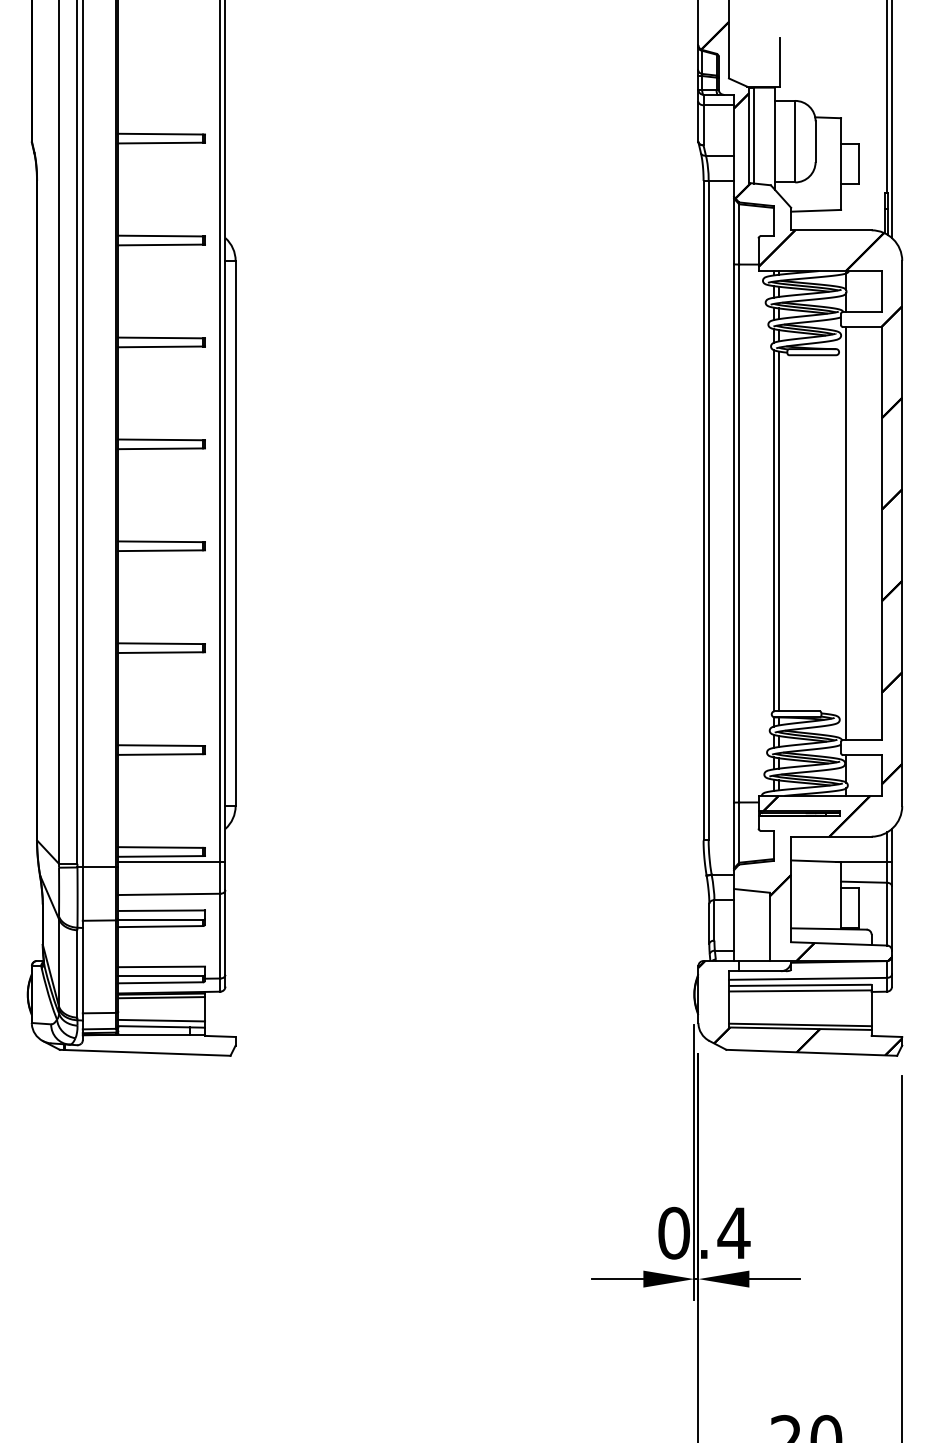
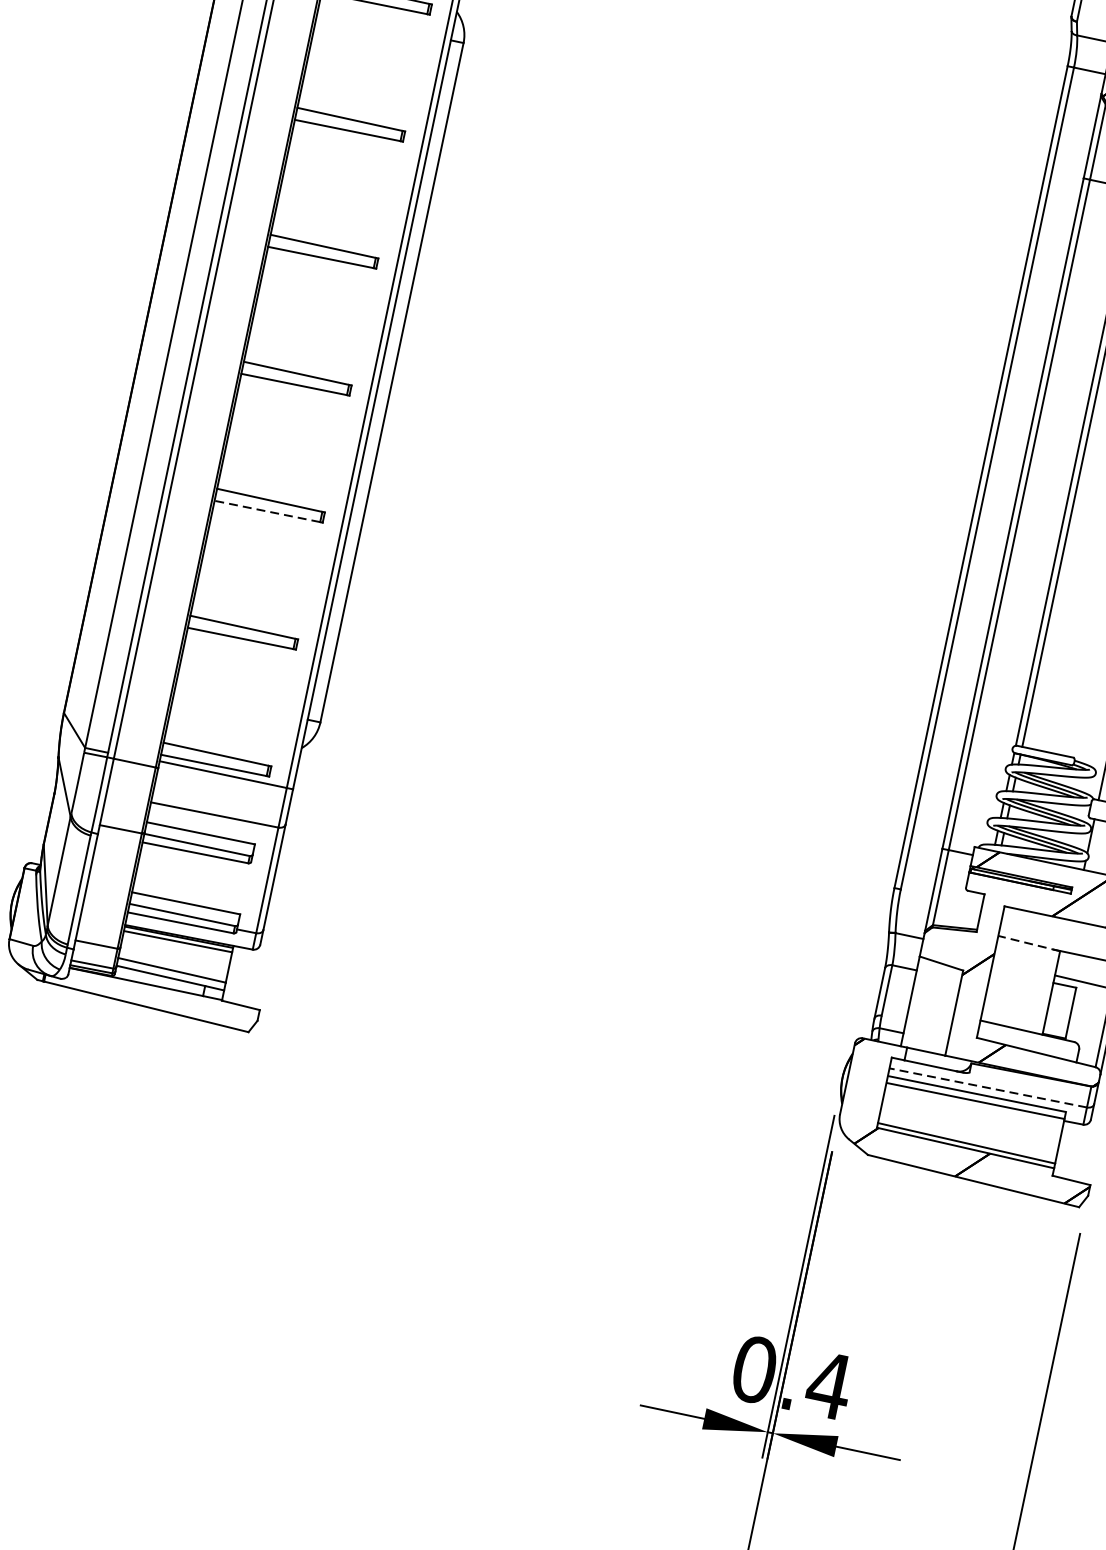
line: (160, 652) -> (267, 511), solid -> dashed
line: (816, 861) -> (1029, 943), solid -> dashed
line: (807, 978) -> (987, 1087), solid -> dashed

